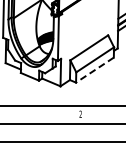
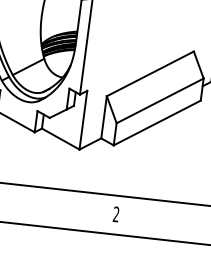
line: (94, 70) -> (156, 123), dashed -> solid

